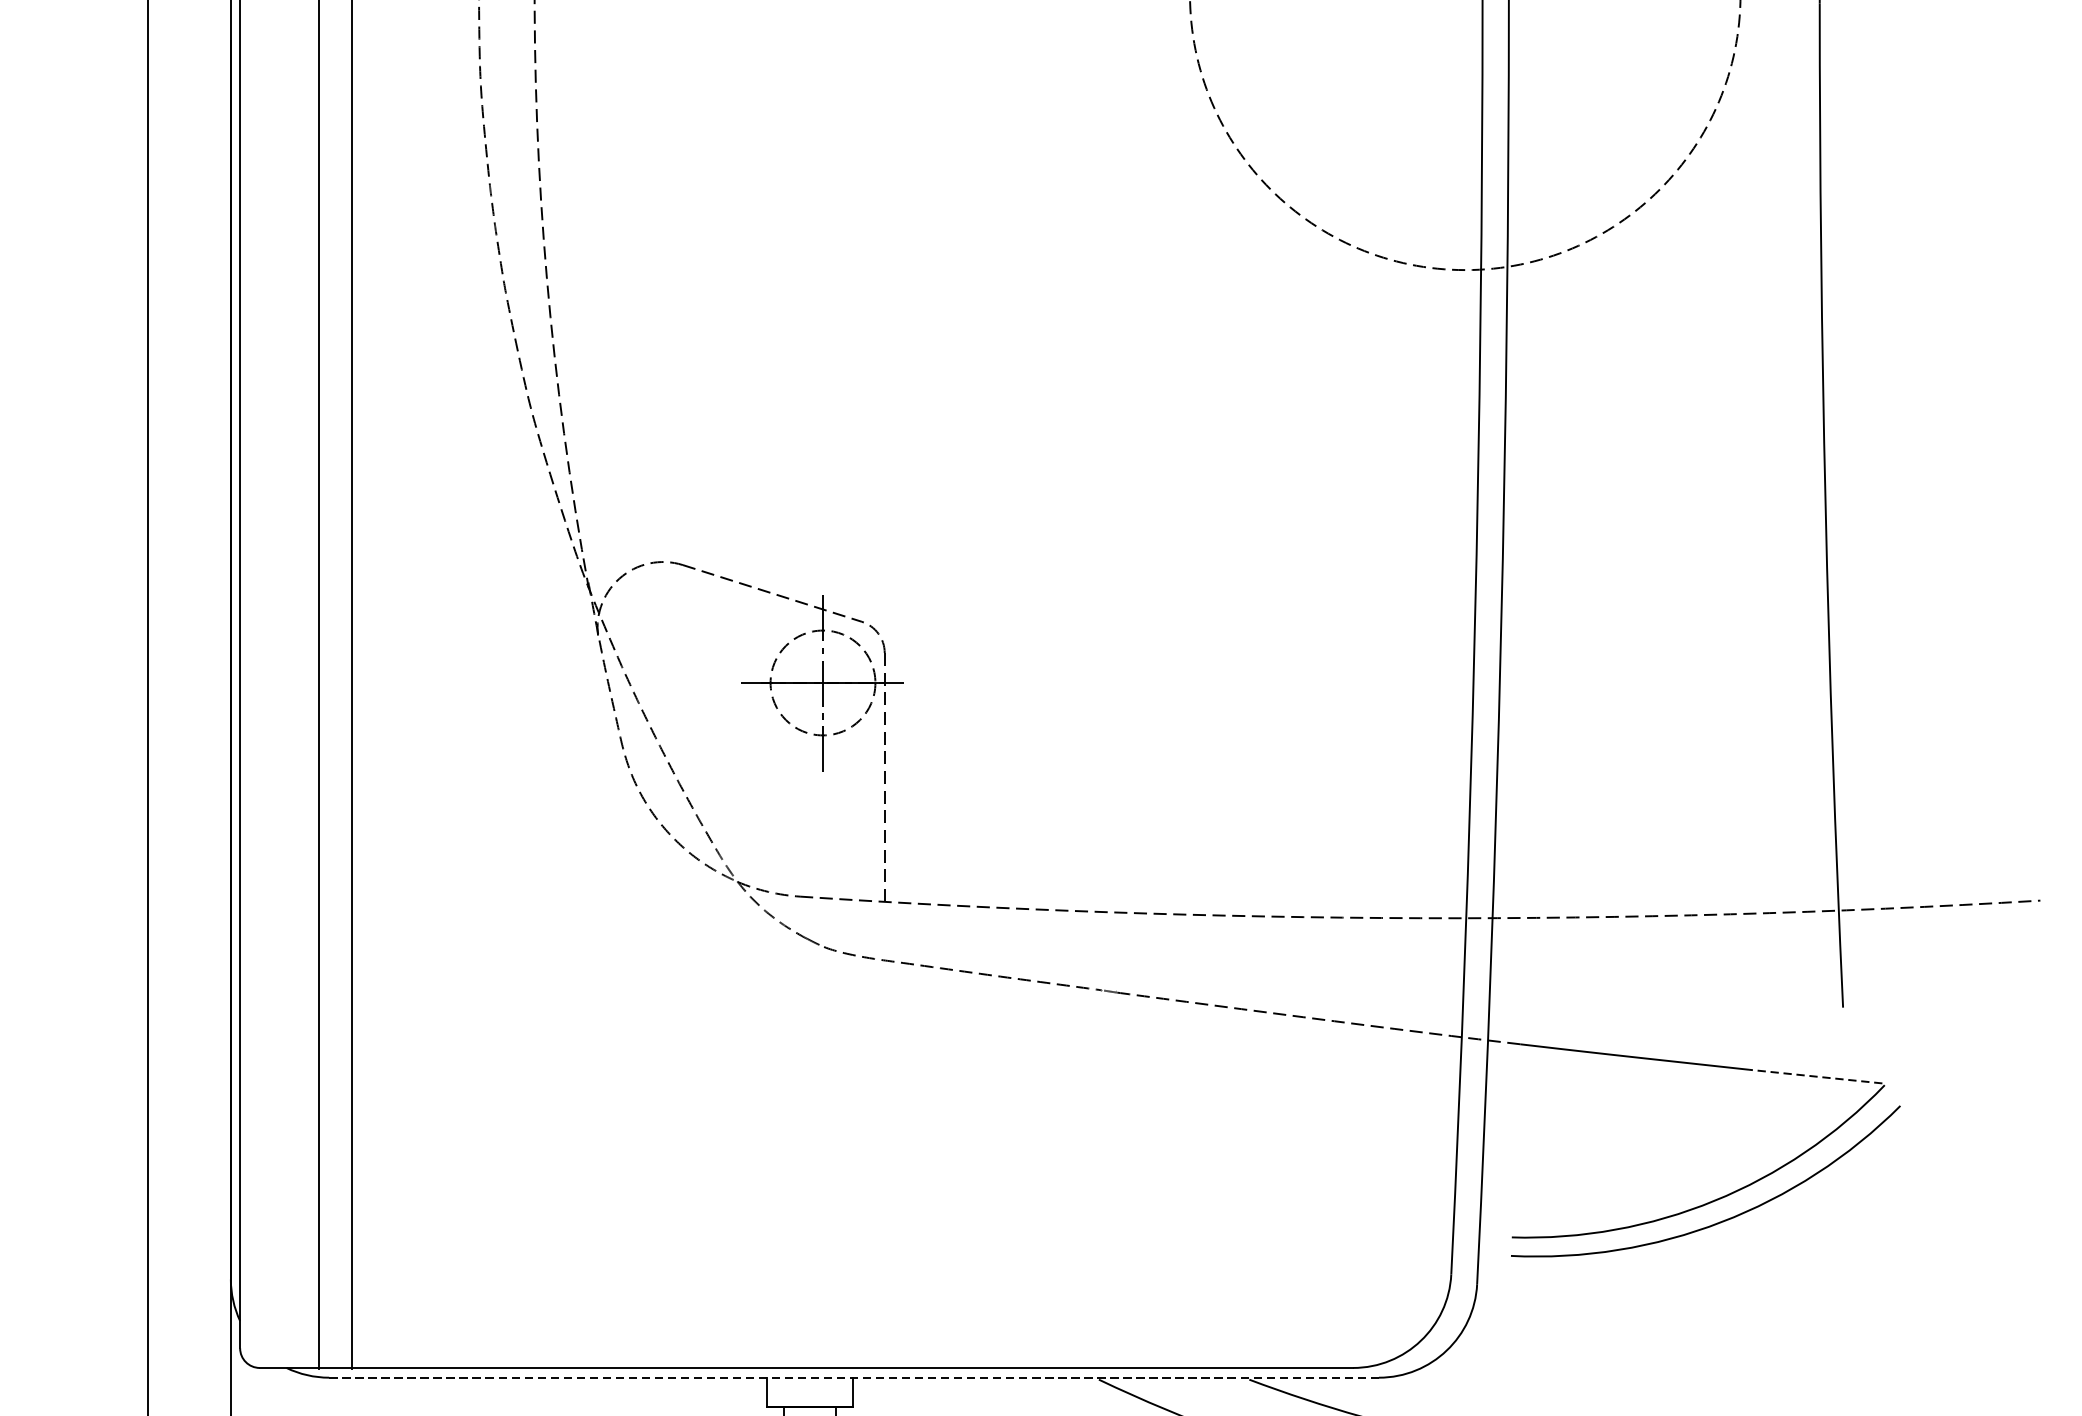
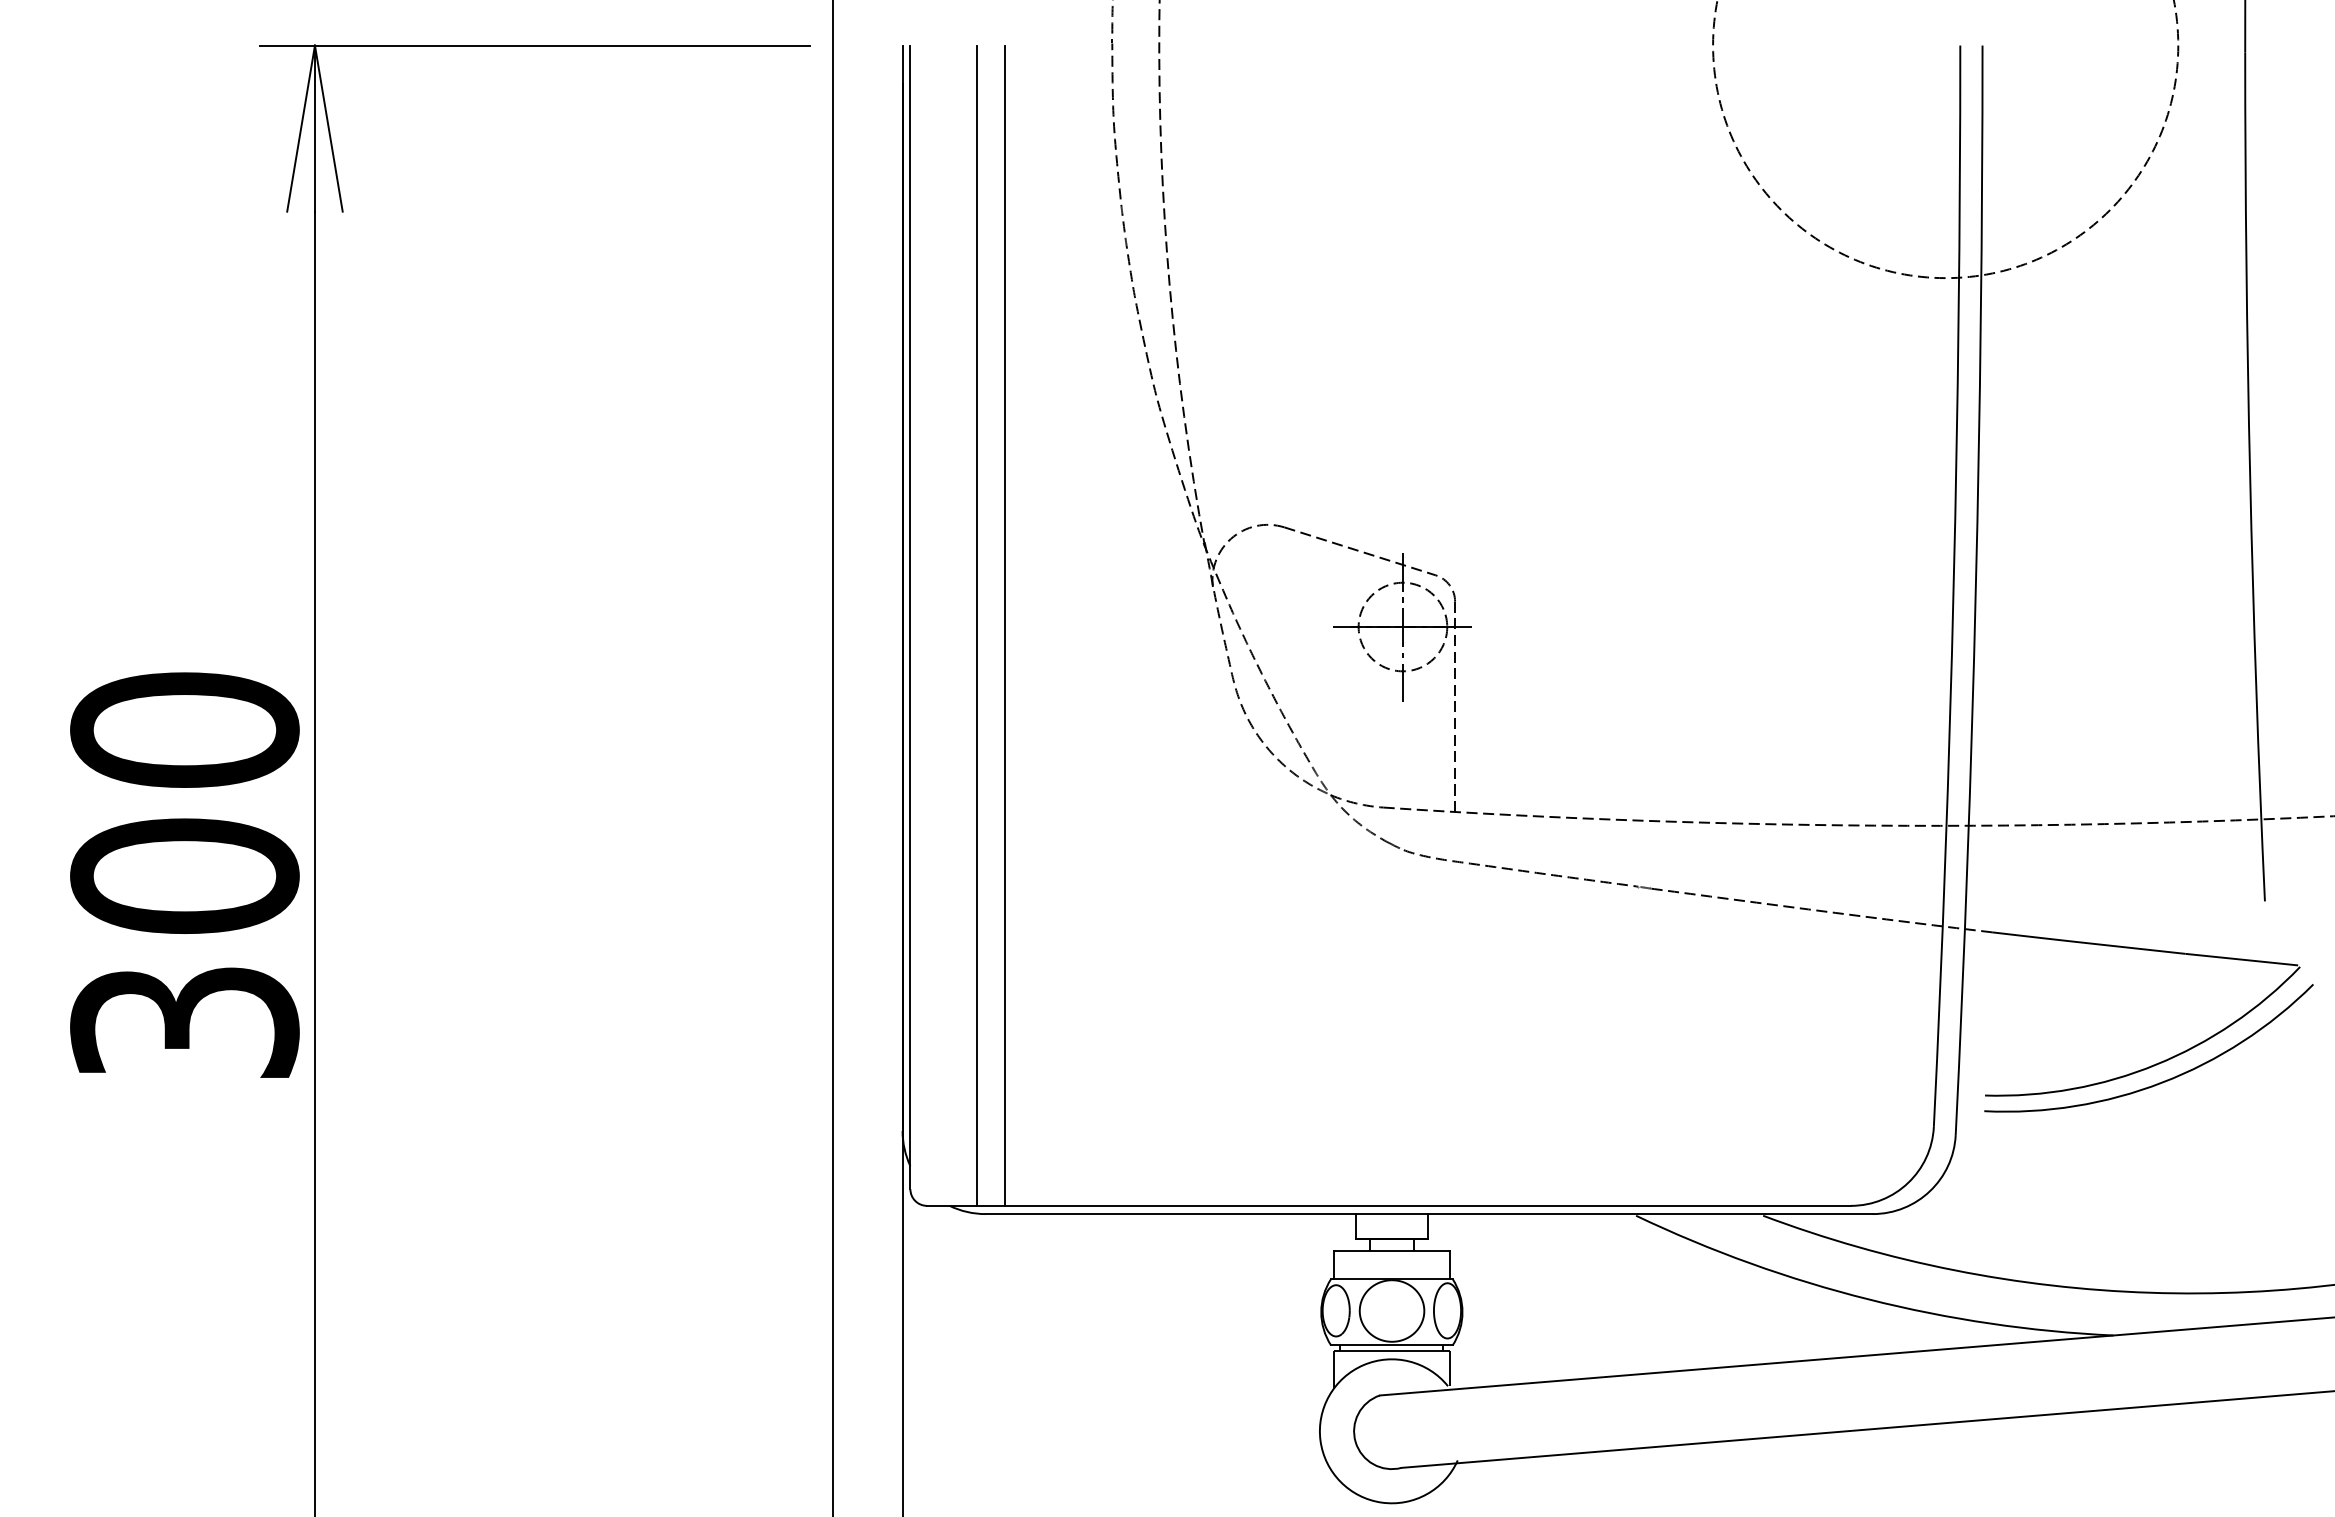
line: (1815, 1076) -> (2241, 959), dashed -> solid
line: (854, 1378) -> (1429, 1214), dashed -> solid

